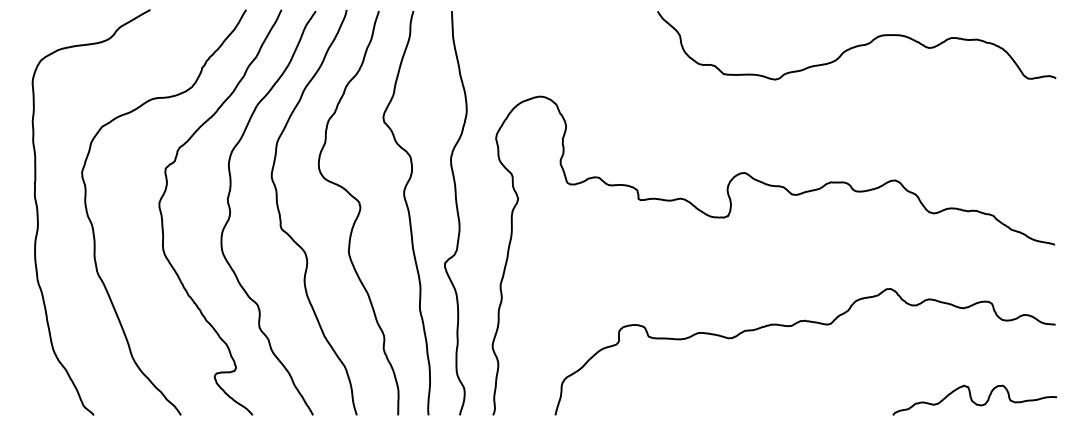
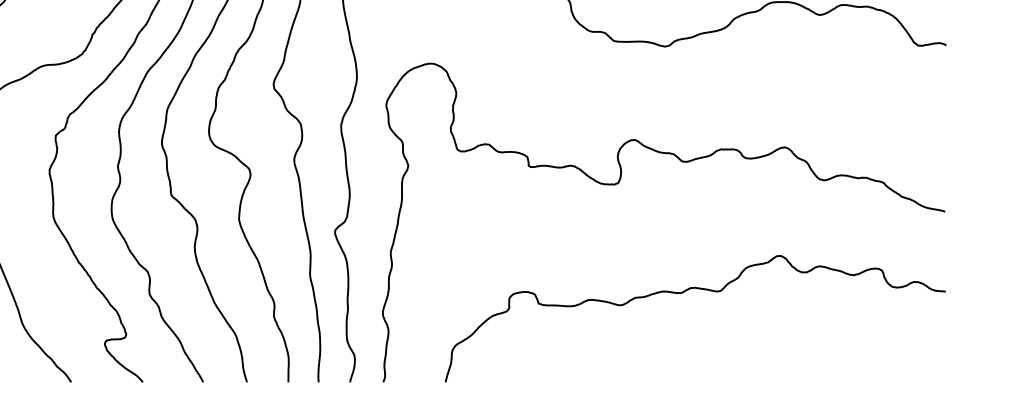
curve: (973, 400) -> (863, 367), removed

